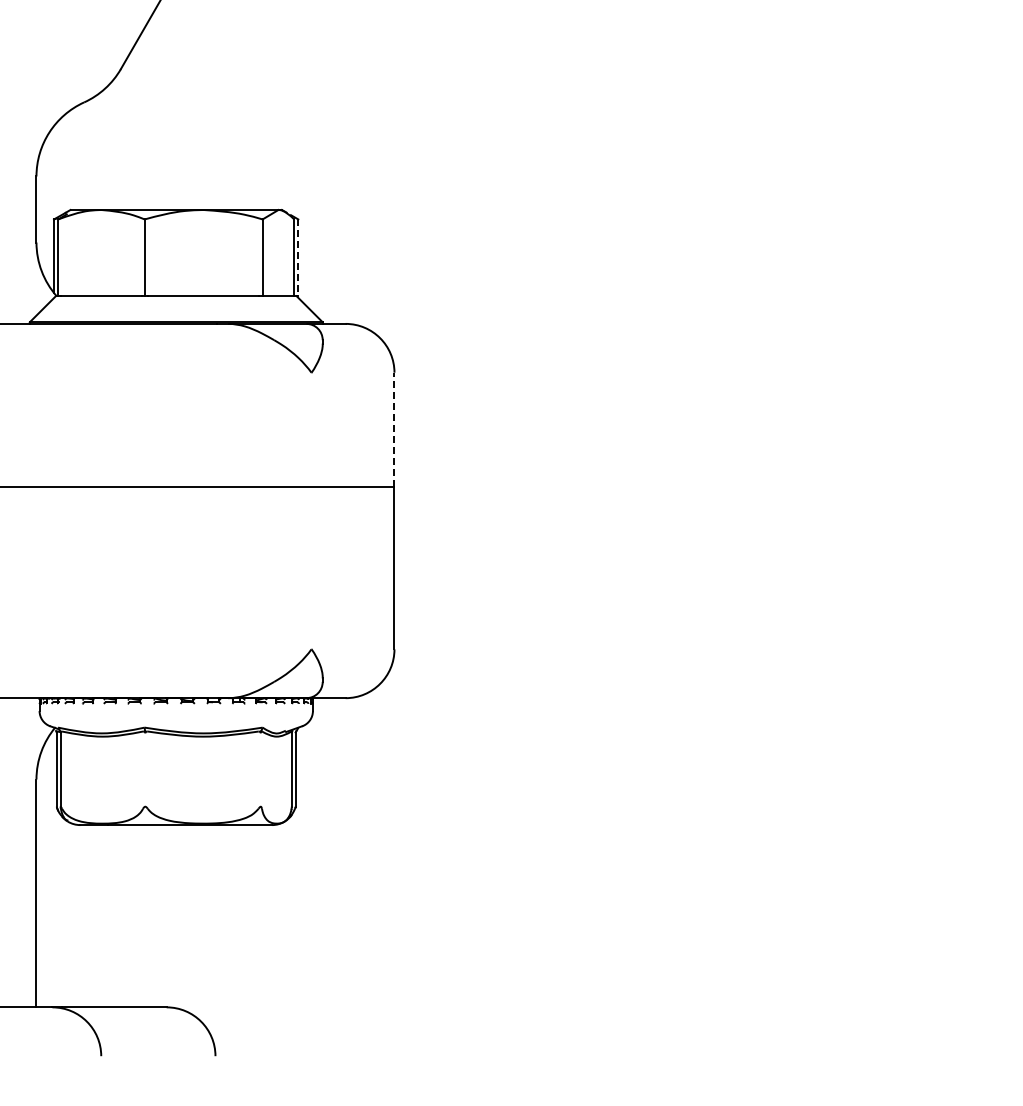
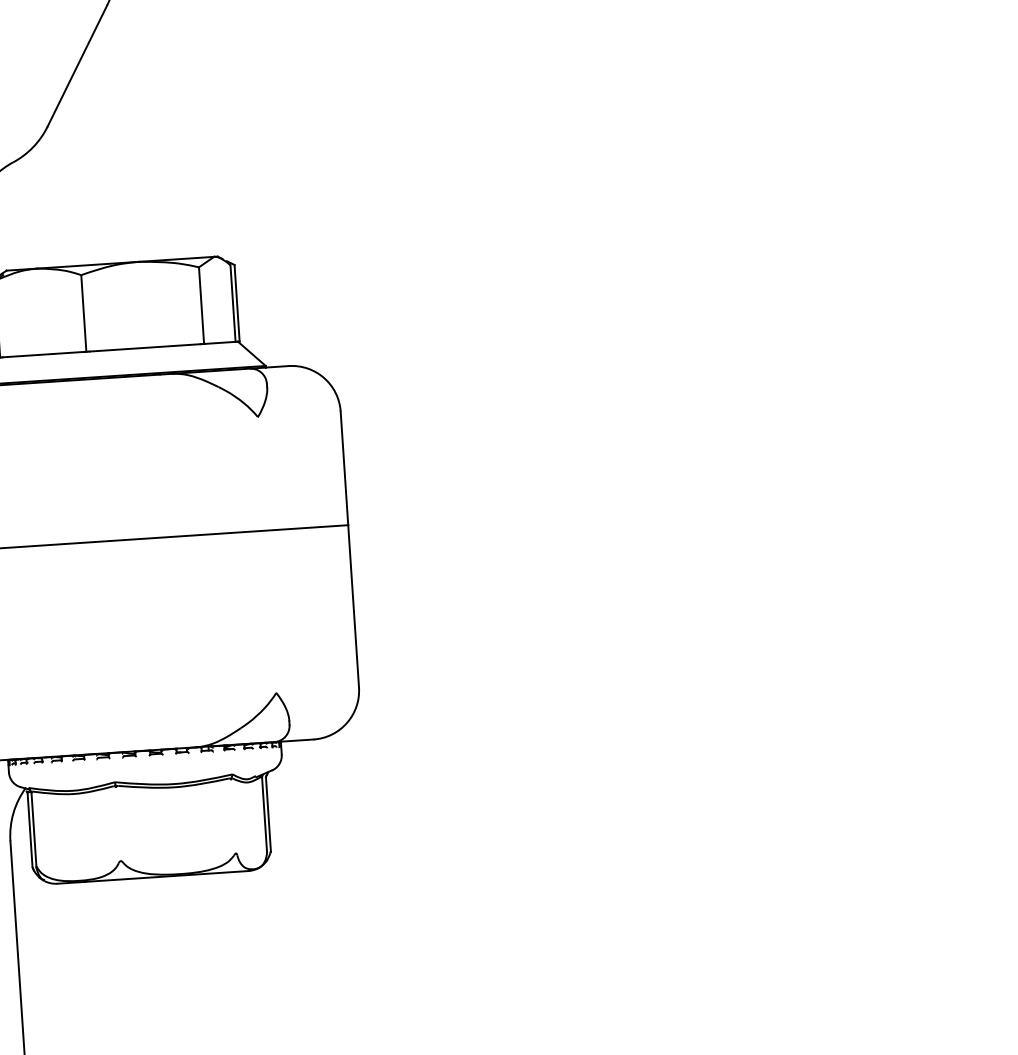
line: (298, 258) -> (237, 303), dashed -> solid
line: (394, 429) -> (344, 468), dashed -> solid

